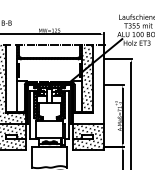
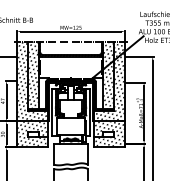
hatch: (11, 77) -> (32, 74), added
hatch: (88, 84) -> (109, 81), added

